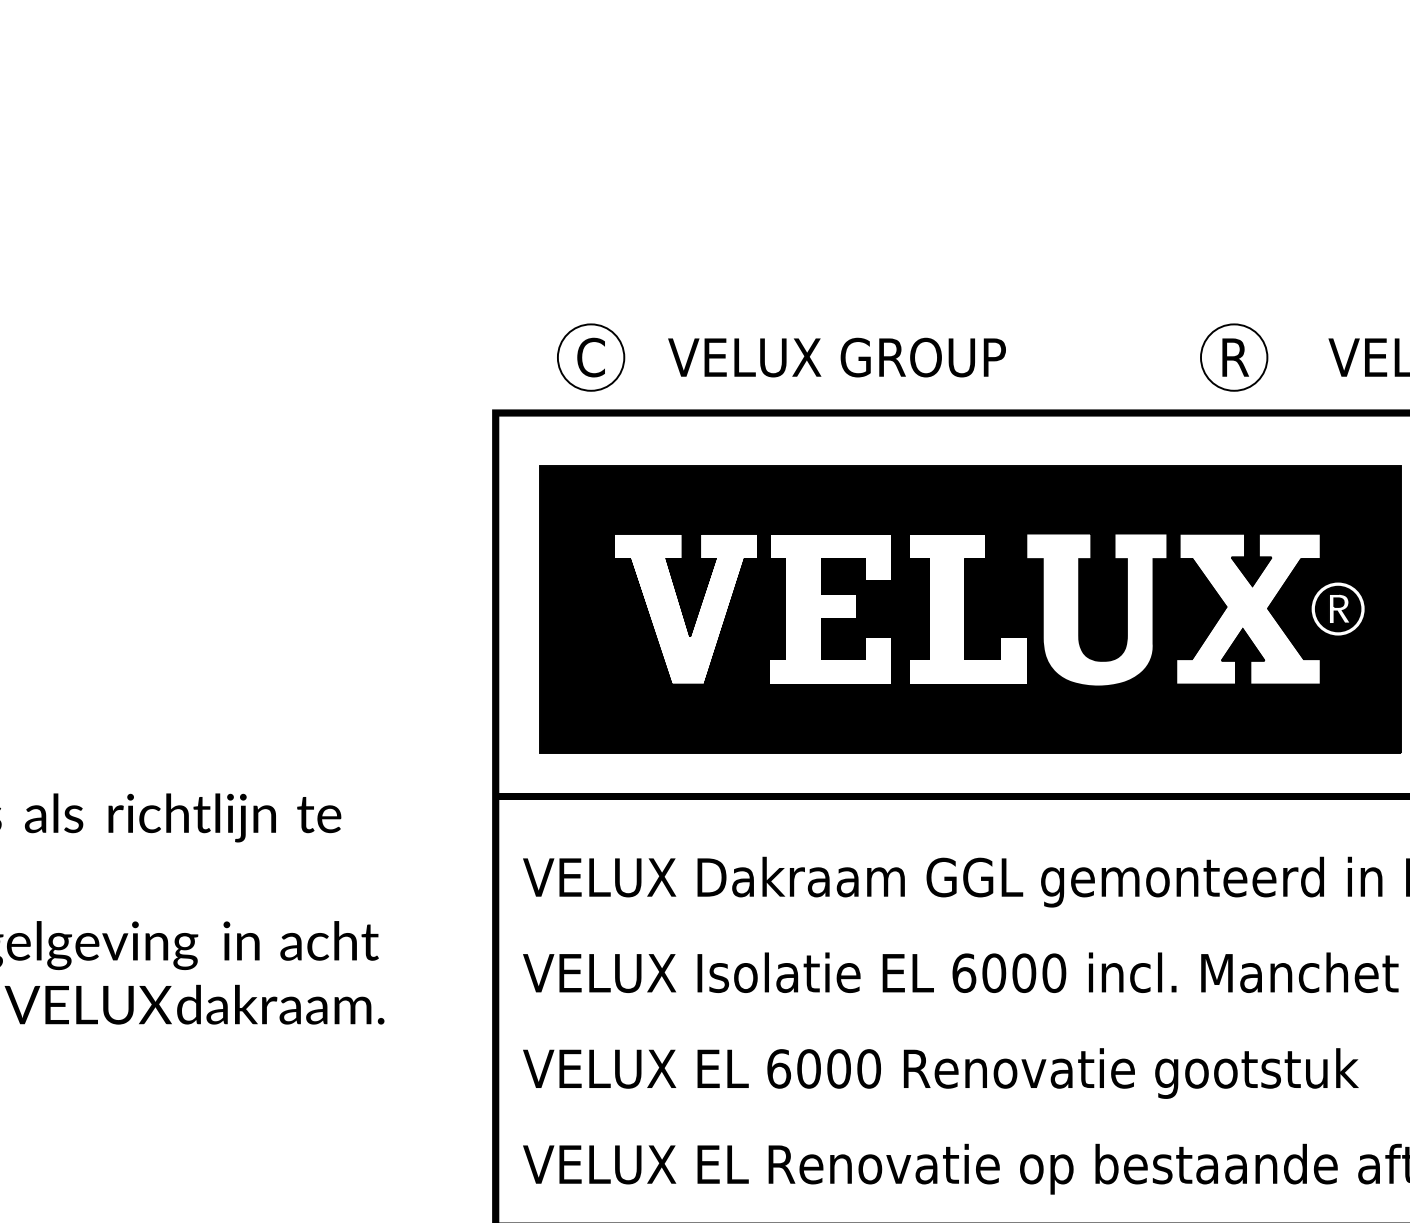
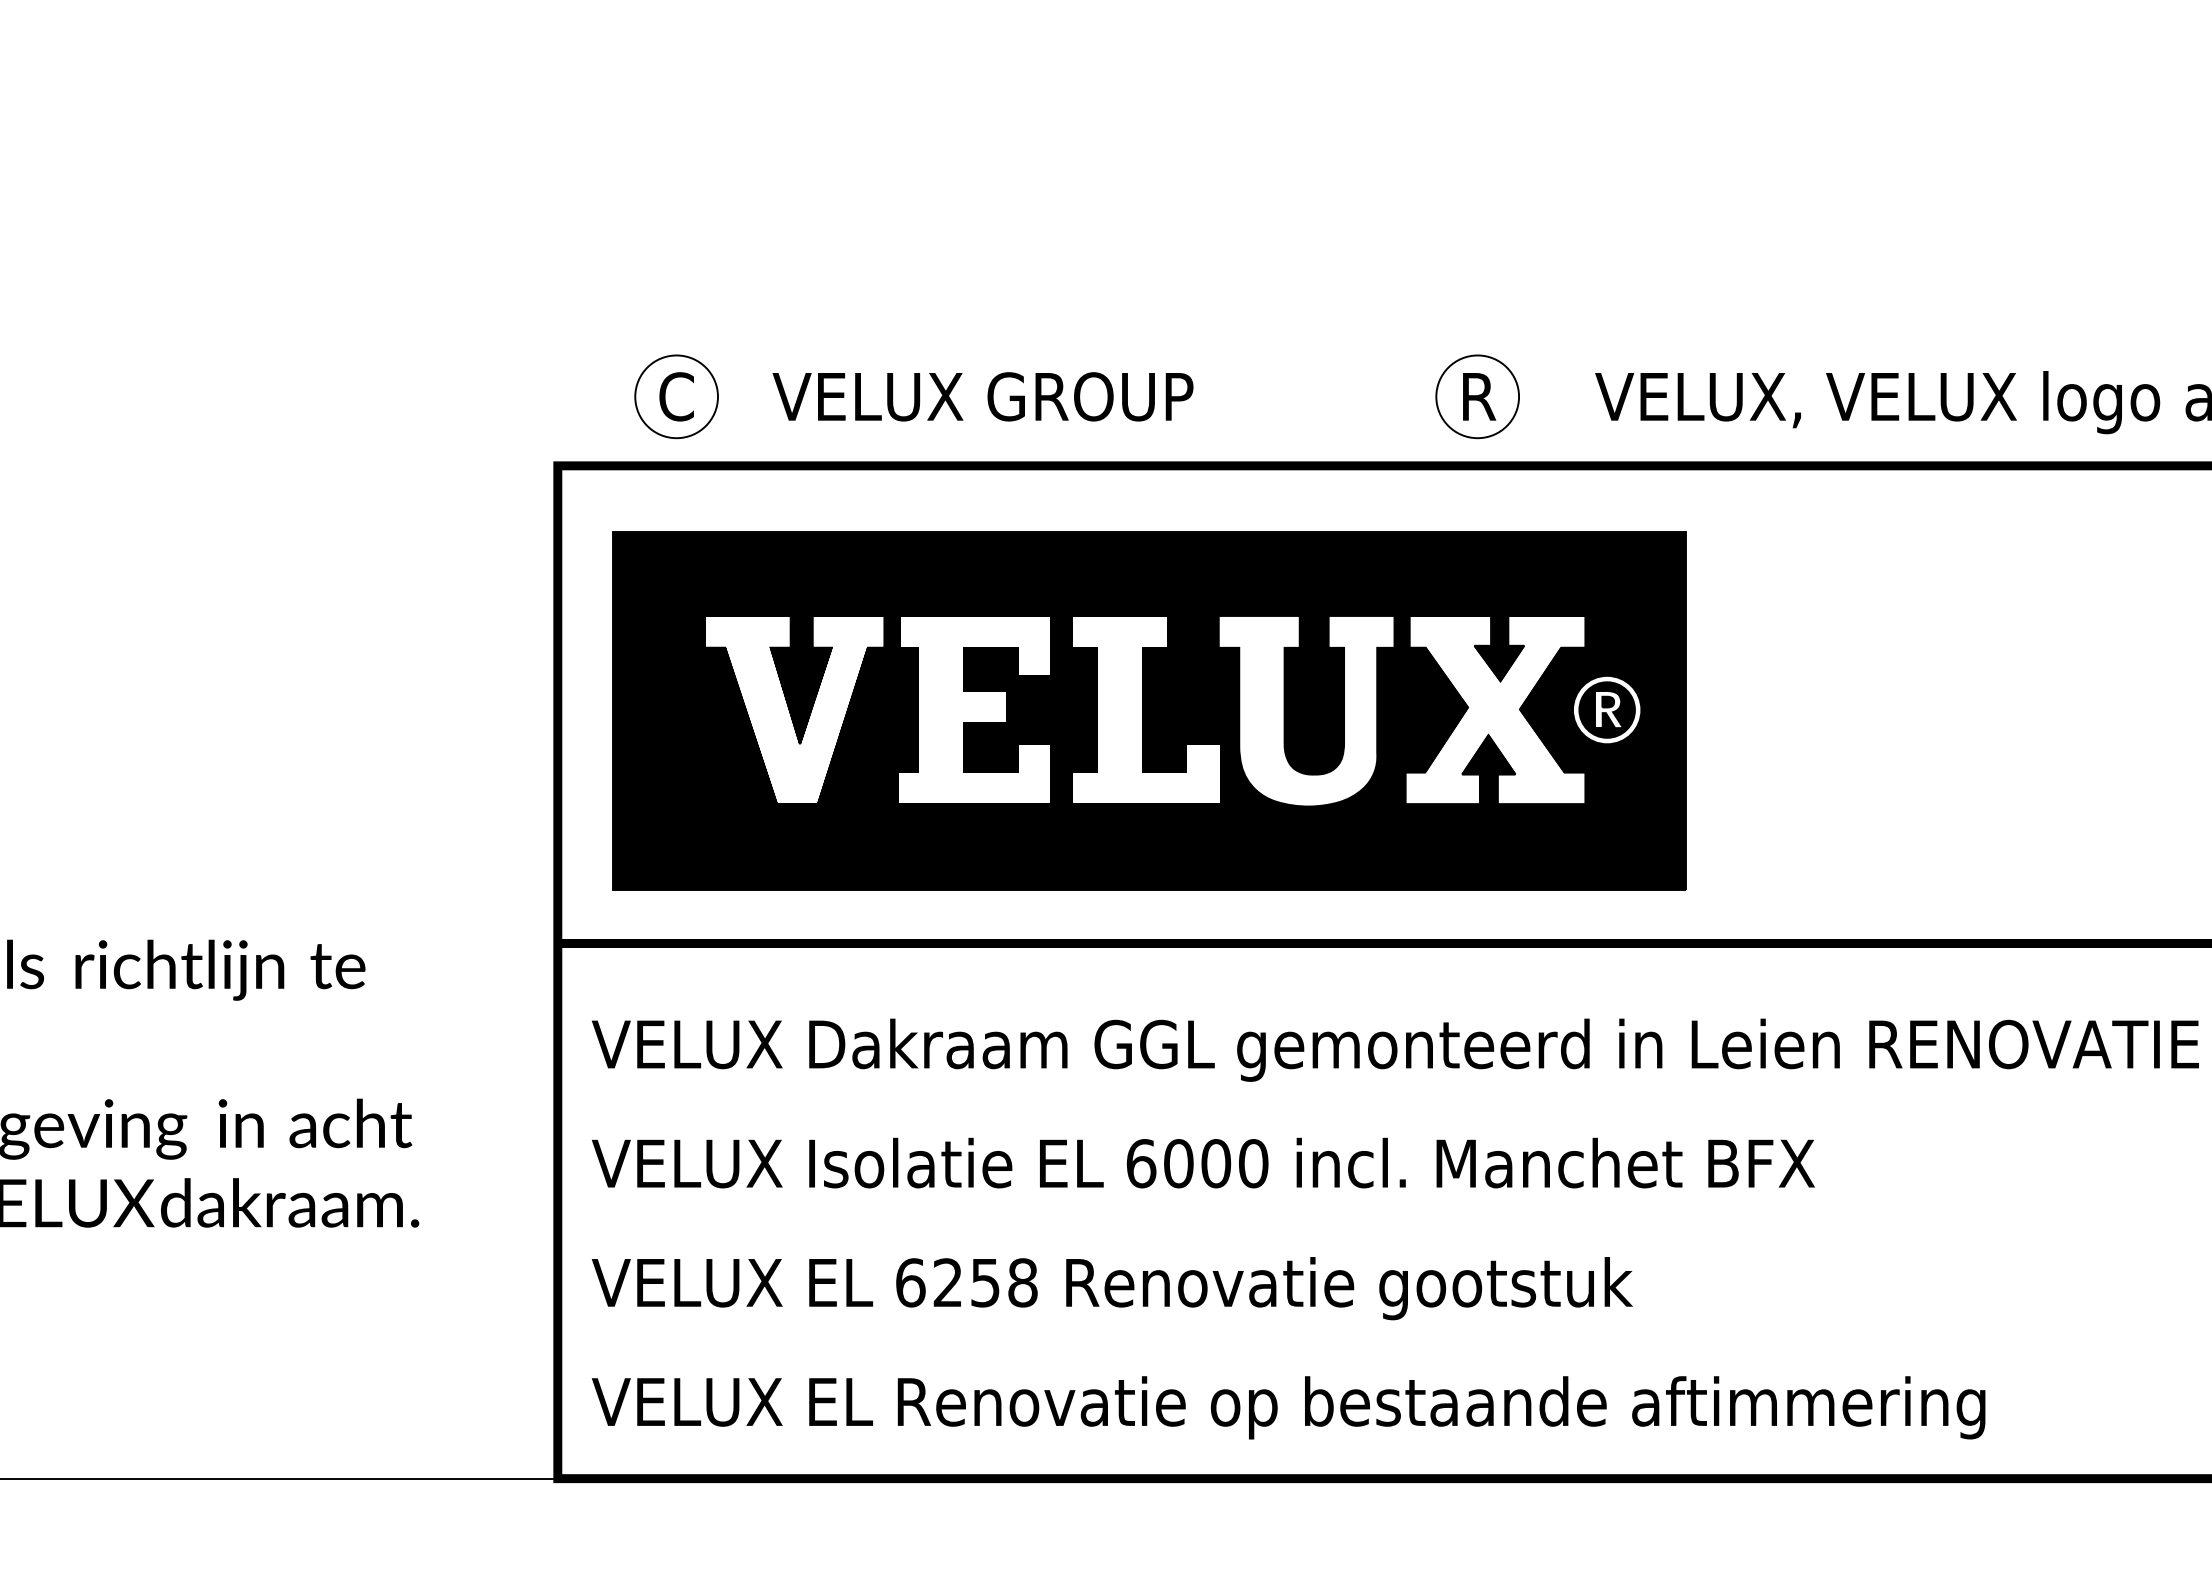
text: (839, 1068) -> (985, 1282), 6000 -> 6258

